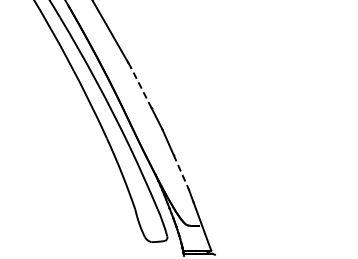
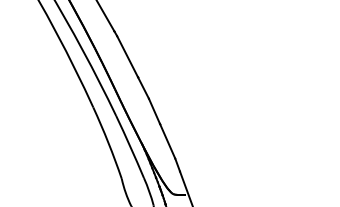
line: (140, 87) -> (126, 56), dashed -> solid
line: (181, 172) -> (167, 141), dashed -> solid

